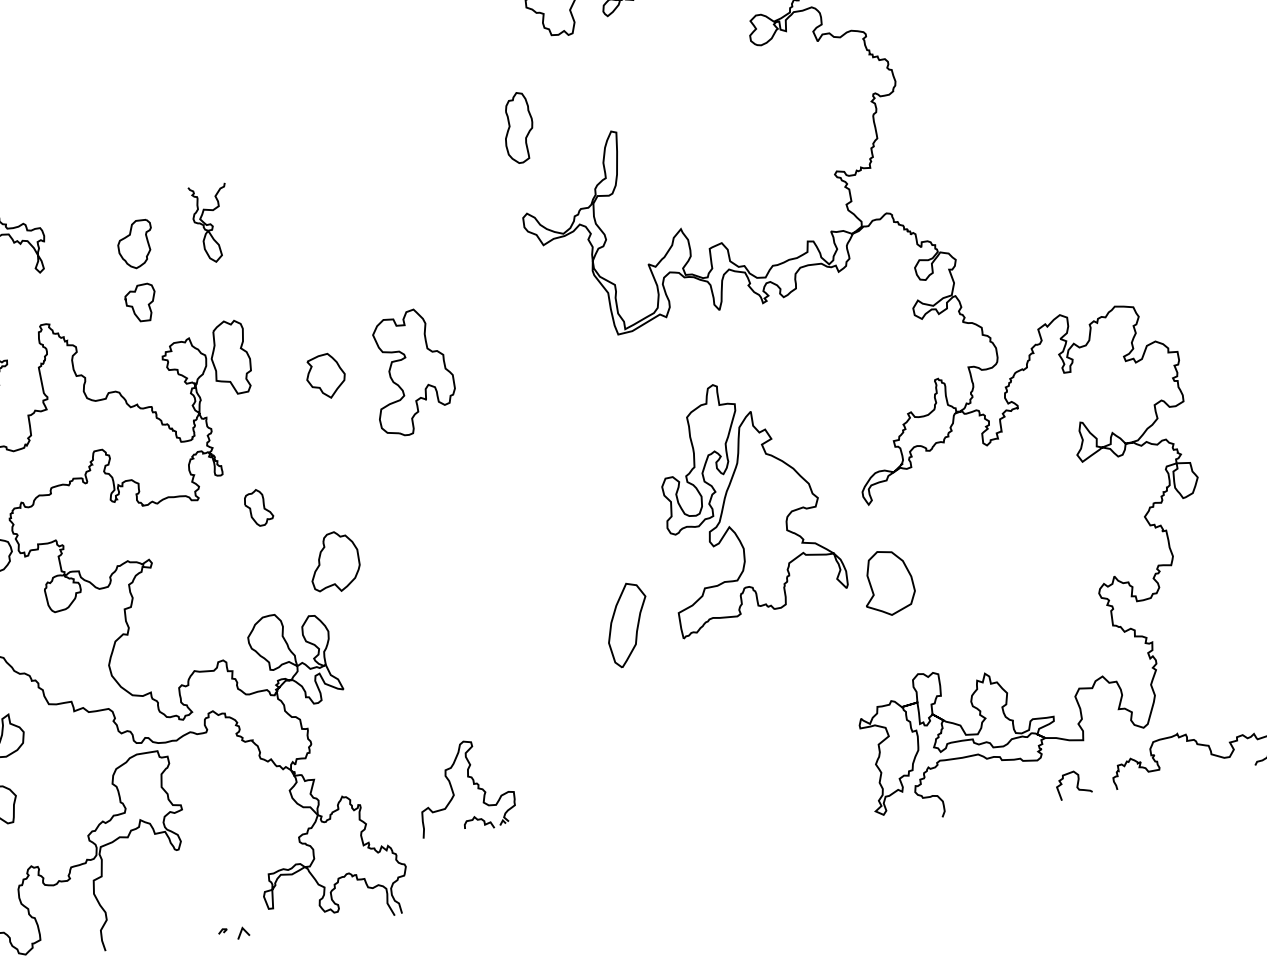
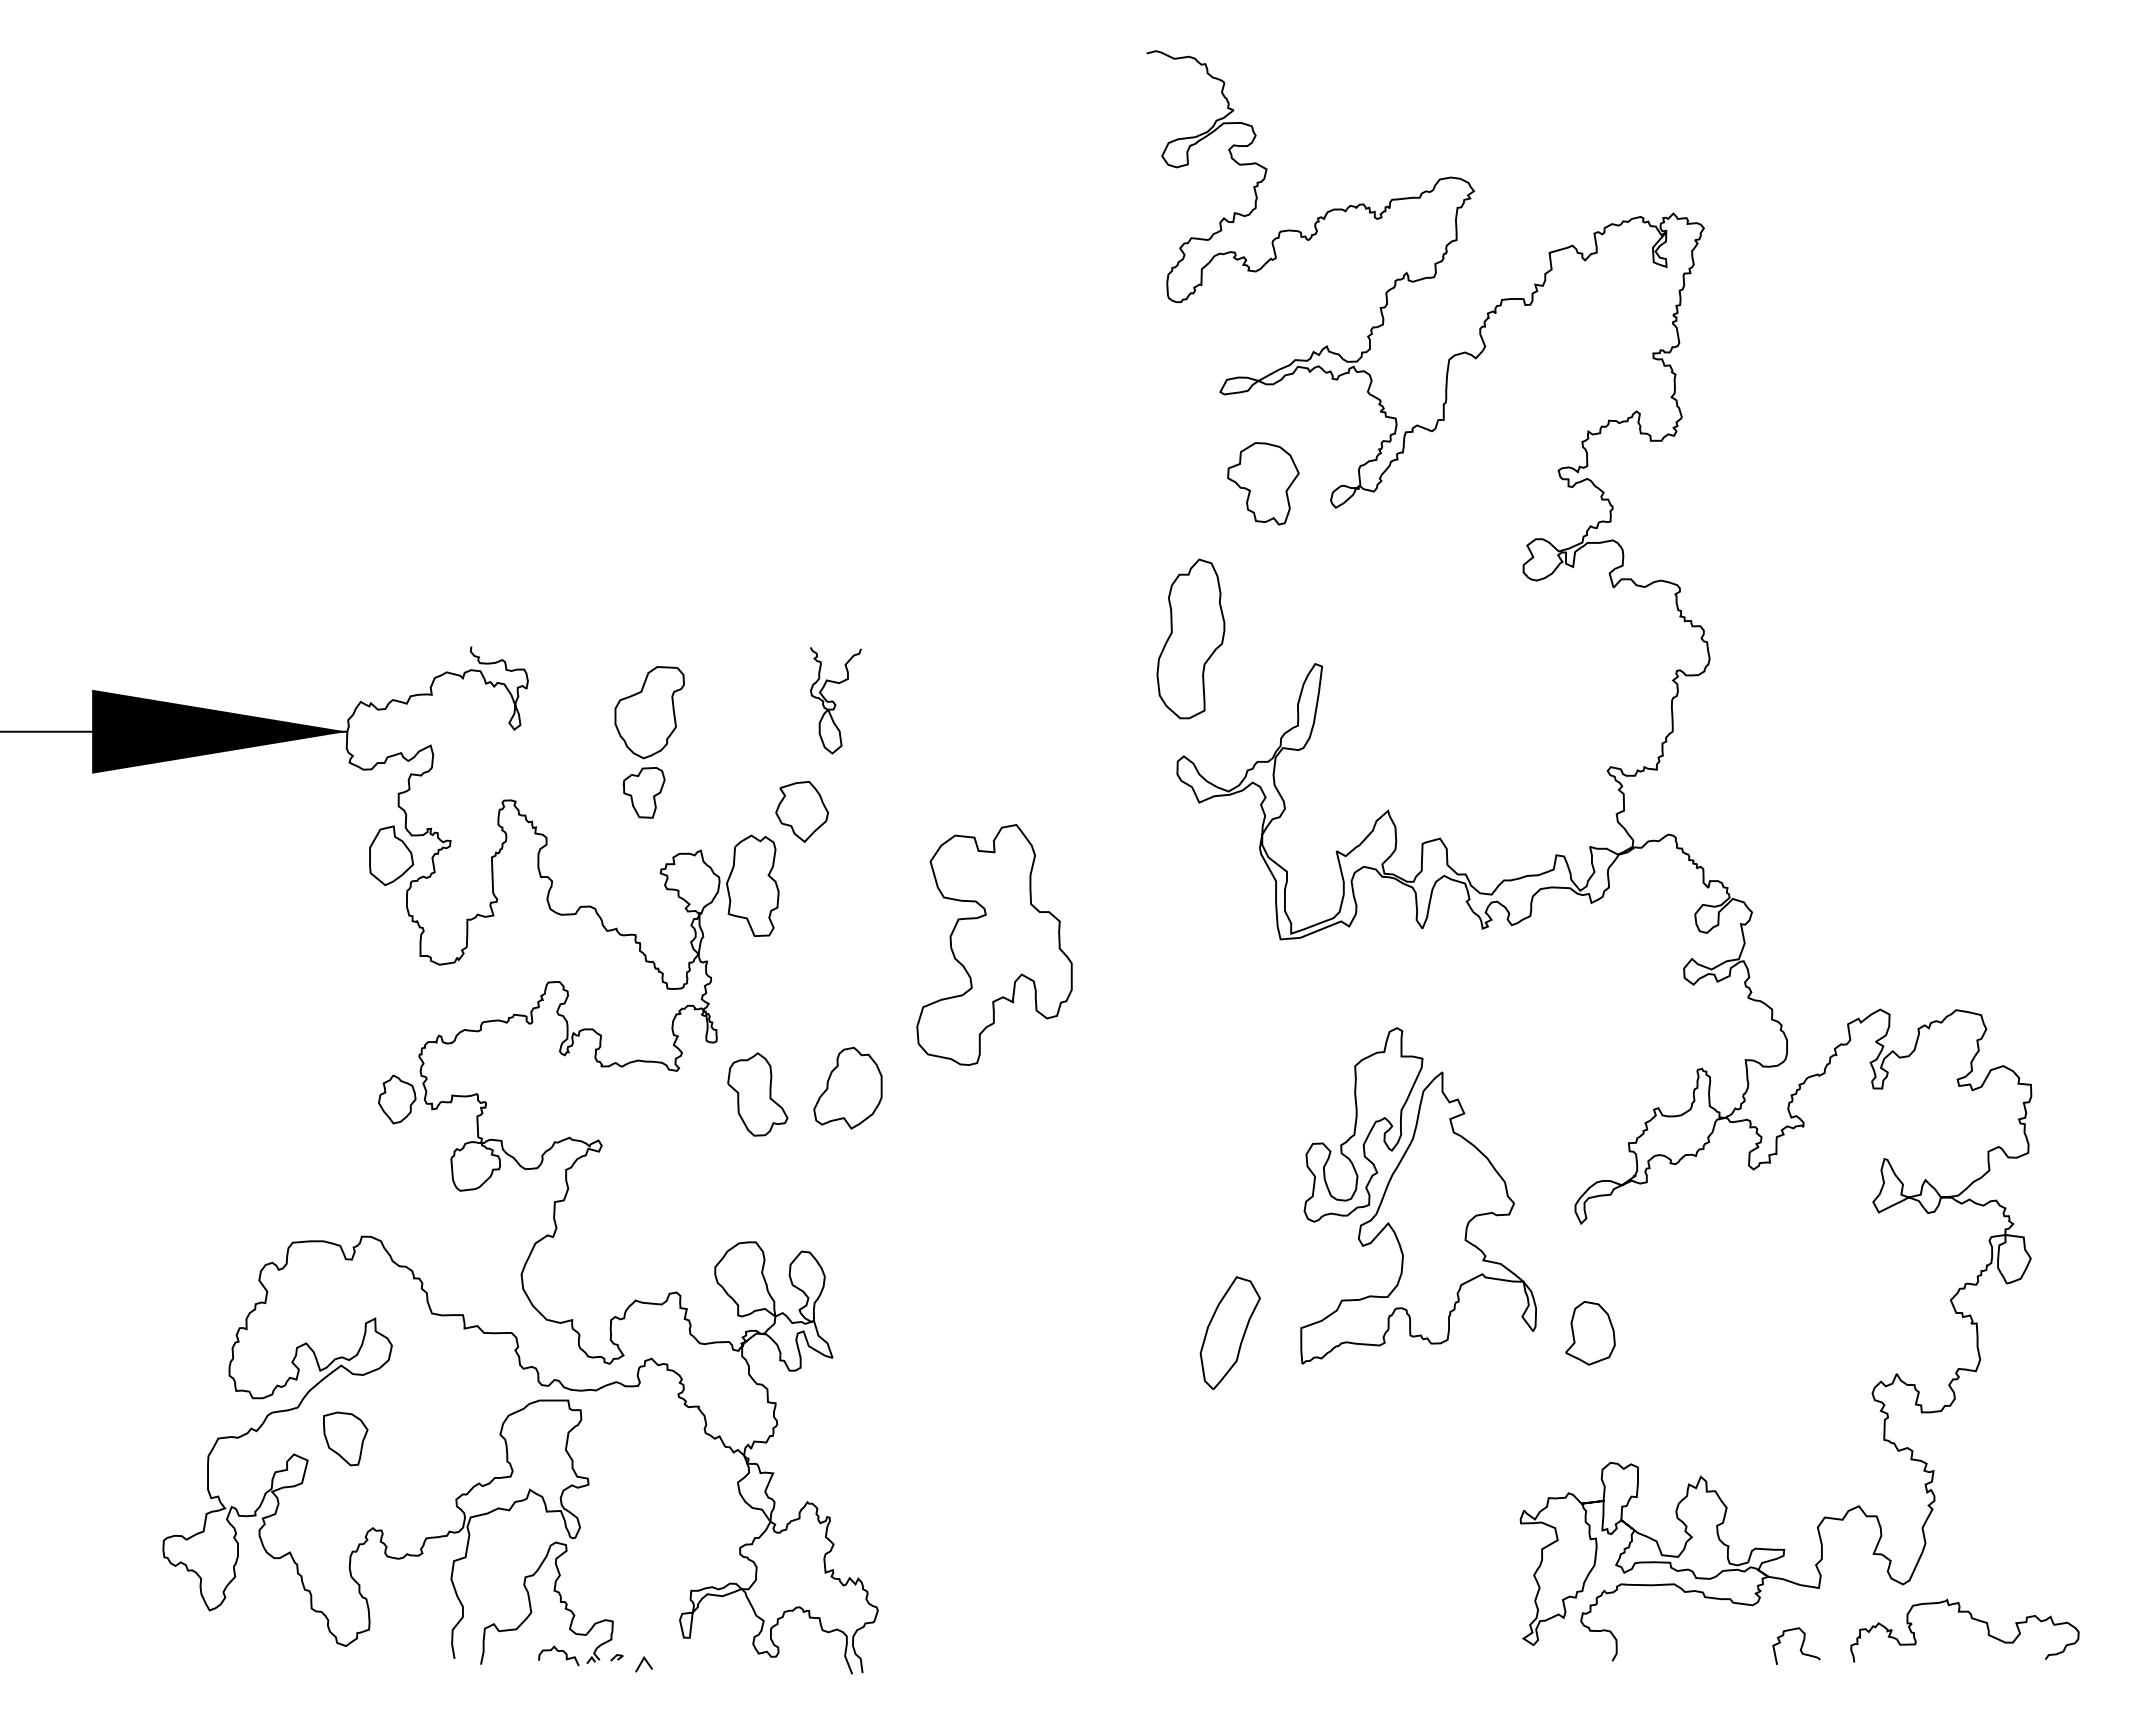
part: (517, 127) -> (1190, 638), size x1.67
part: (212, 223) -> (835, 700), moved
part: (135, 244) -> (649, 712), size x1.43
part: (412, 371) -> (994, 944), size x1.43
part: (325, 376) -> (801, 811), moved
part: (258, 507) -> (757, 1094), size x1.67
part: (334, 562) -> (847, 1088), moved
part: (888, 583) -> (1590, 1333), size x0.71
part: (467, 777) -> (553, 1591), moved

